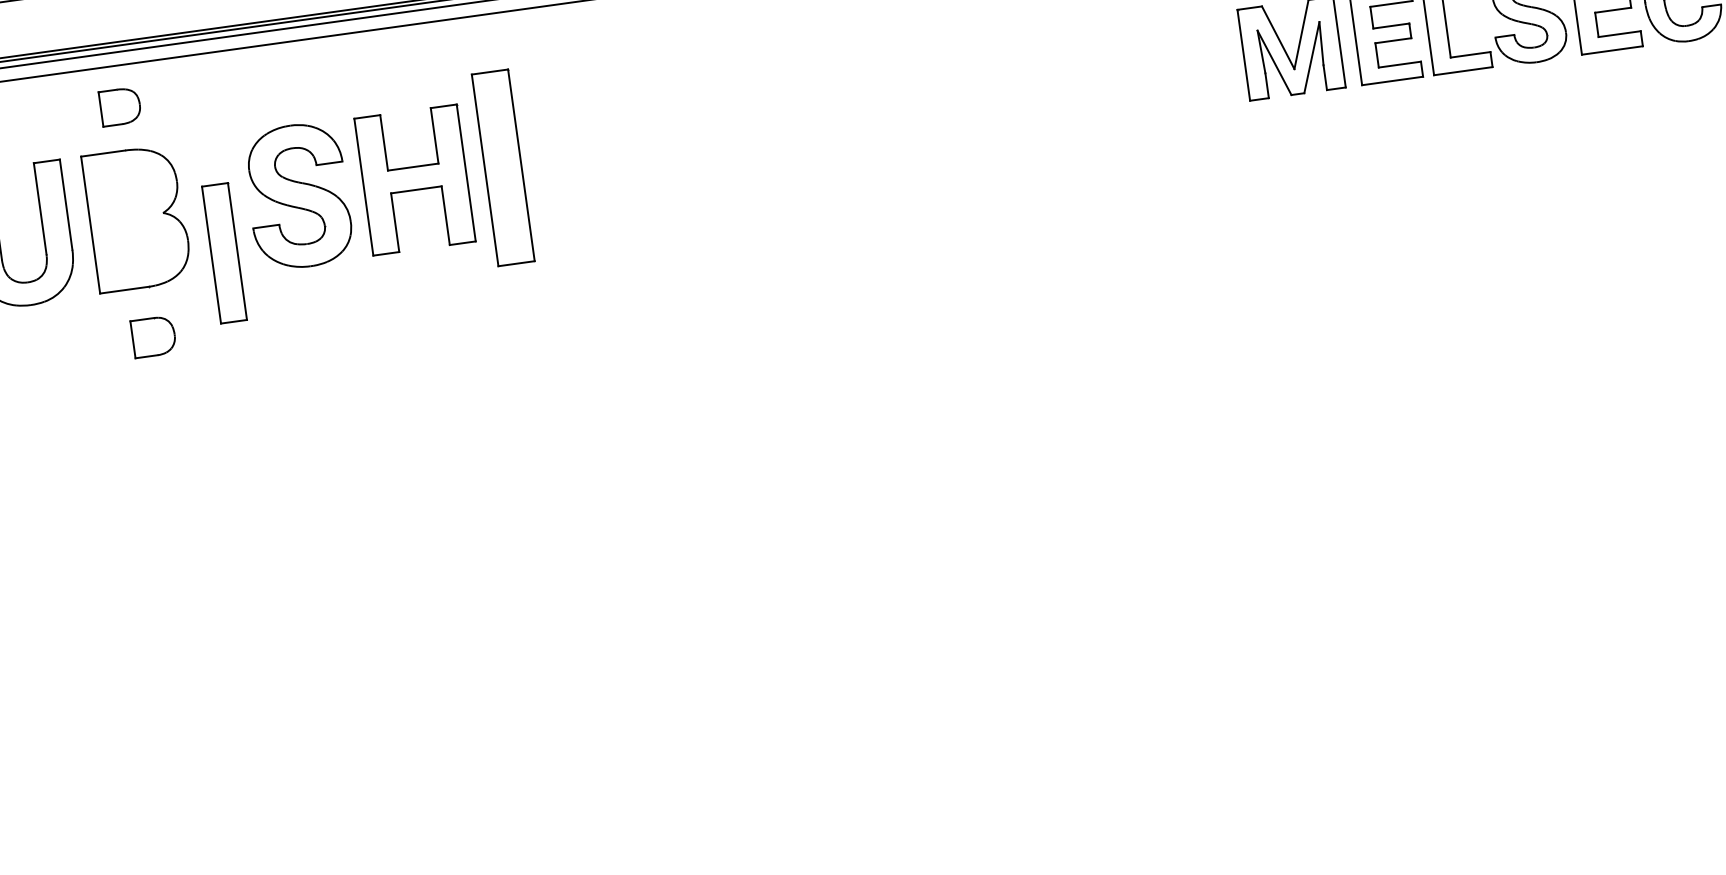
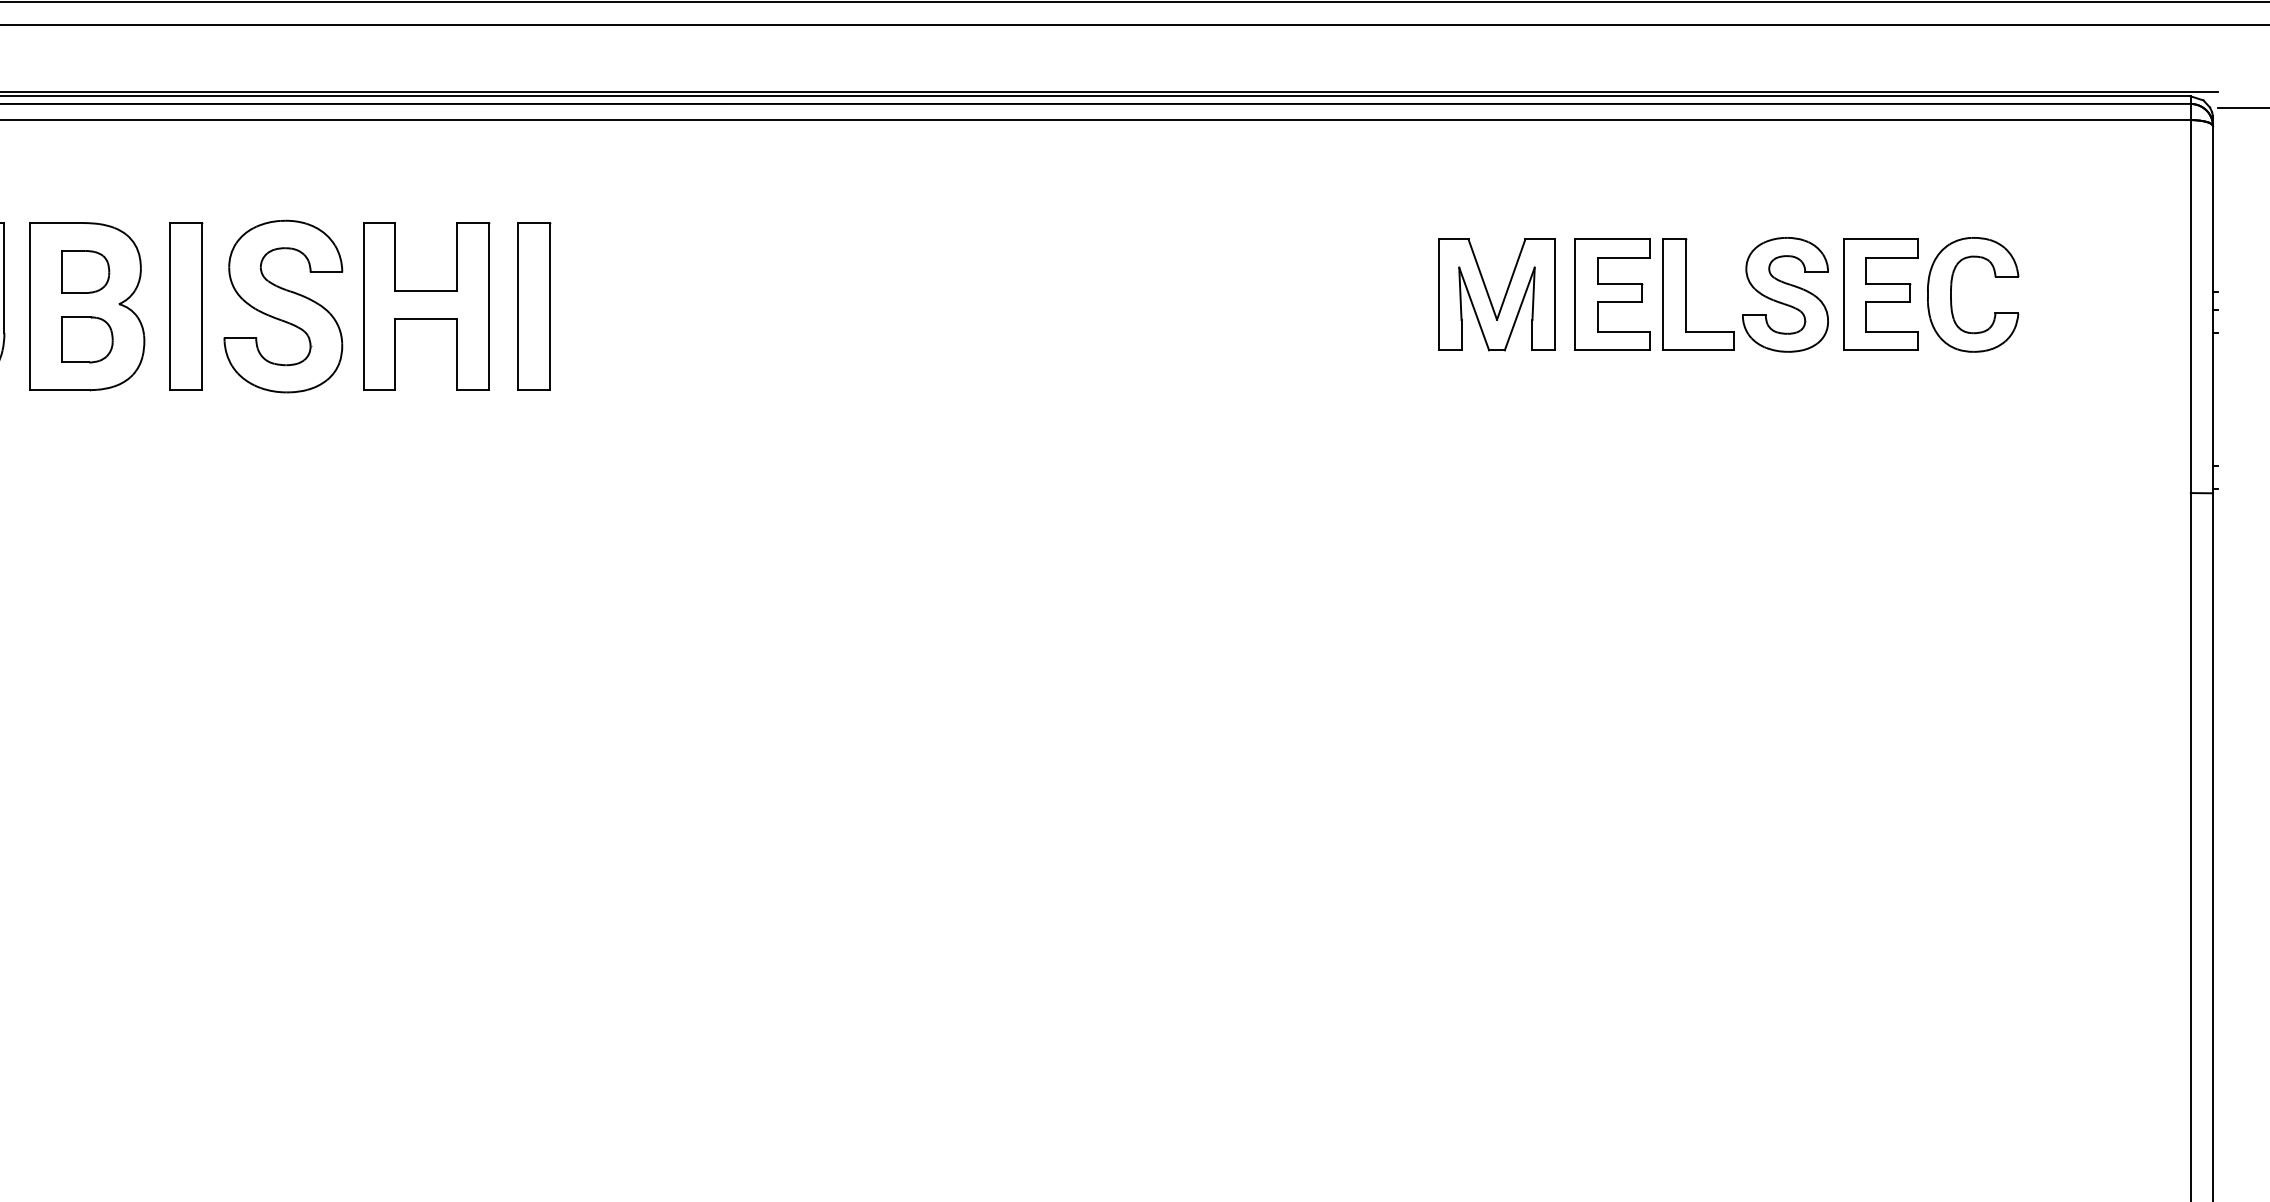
part: (120, 106) -> (85, 271), moved
part: (503, 167) -> (534, 306), size x0.71
part: (225, 253) -> (186, 306), moved
part: (153, 336) -> (87, 339), moved

